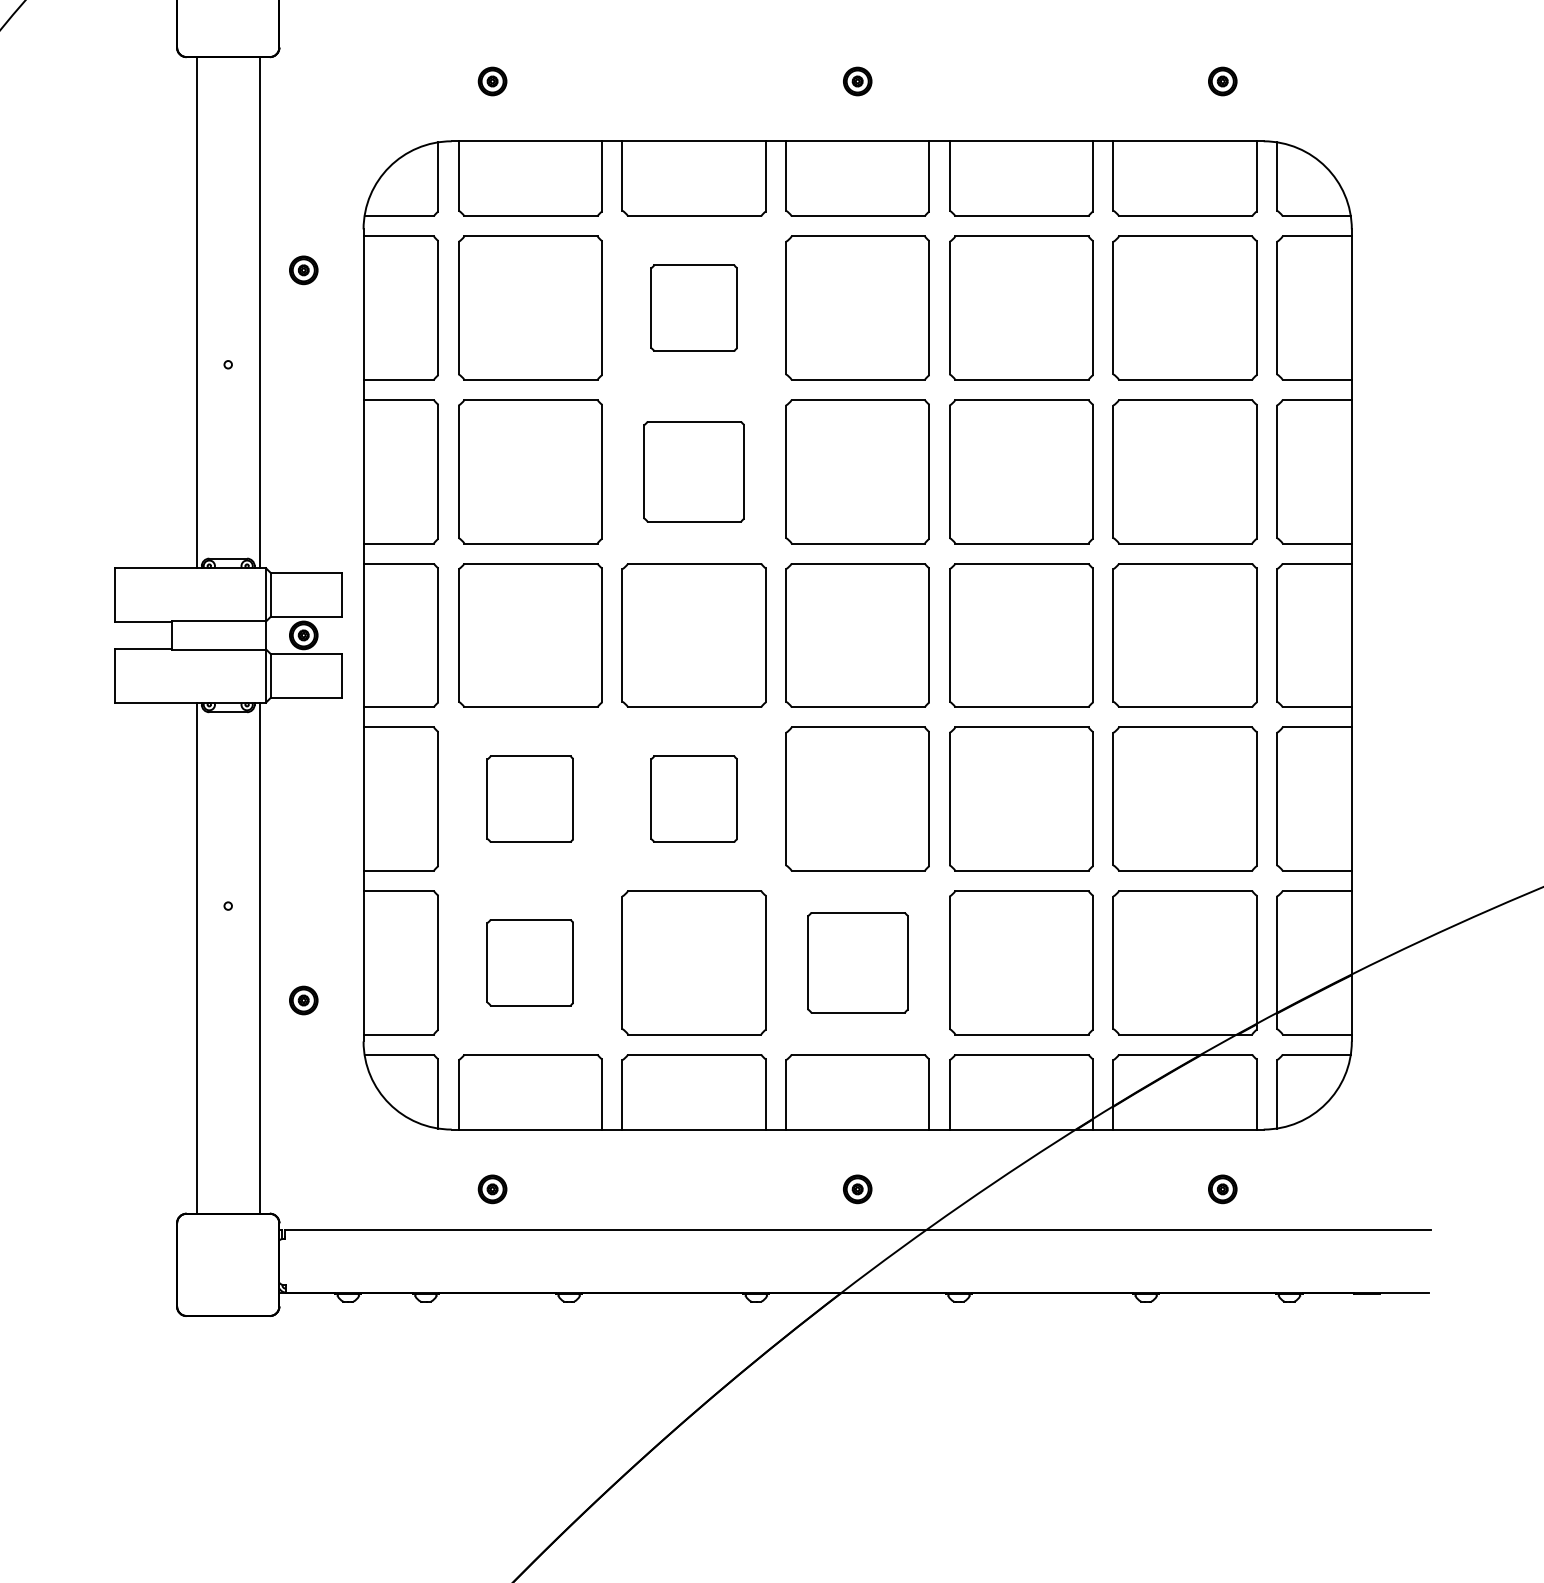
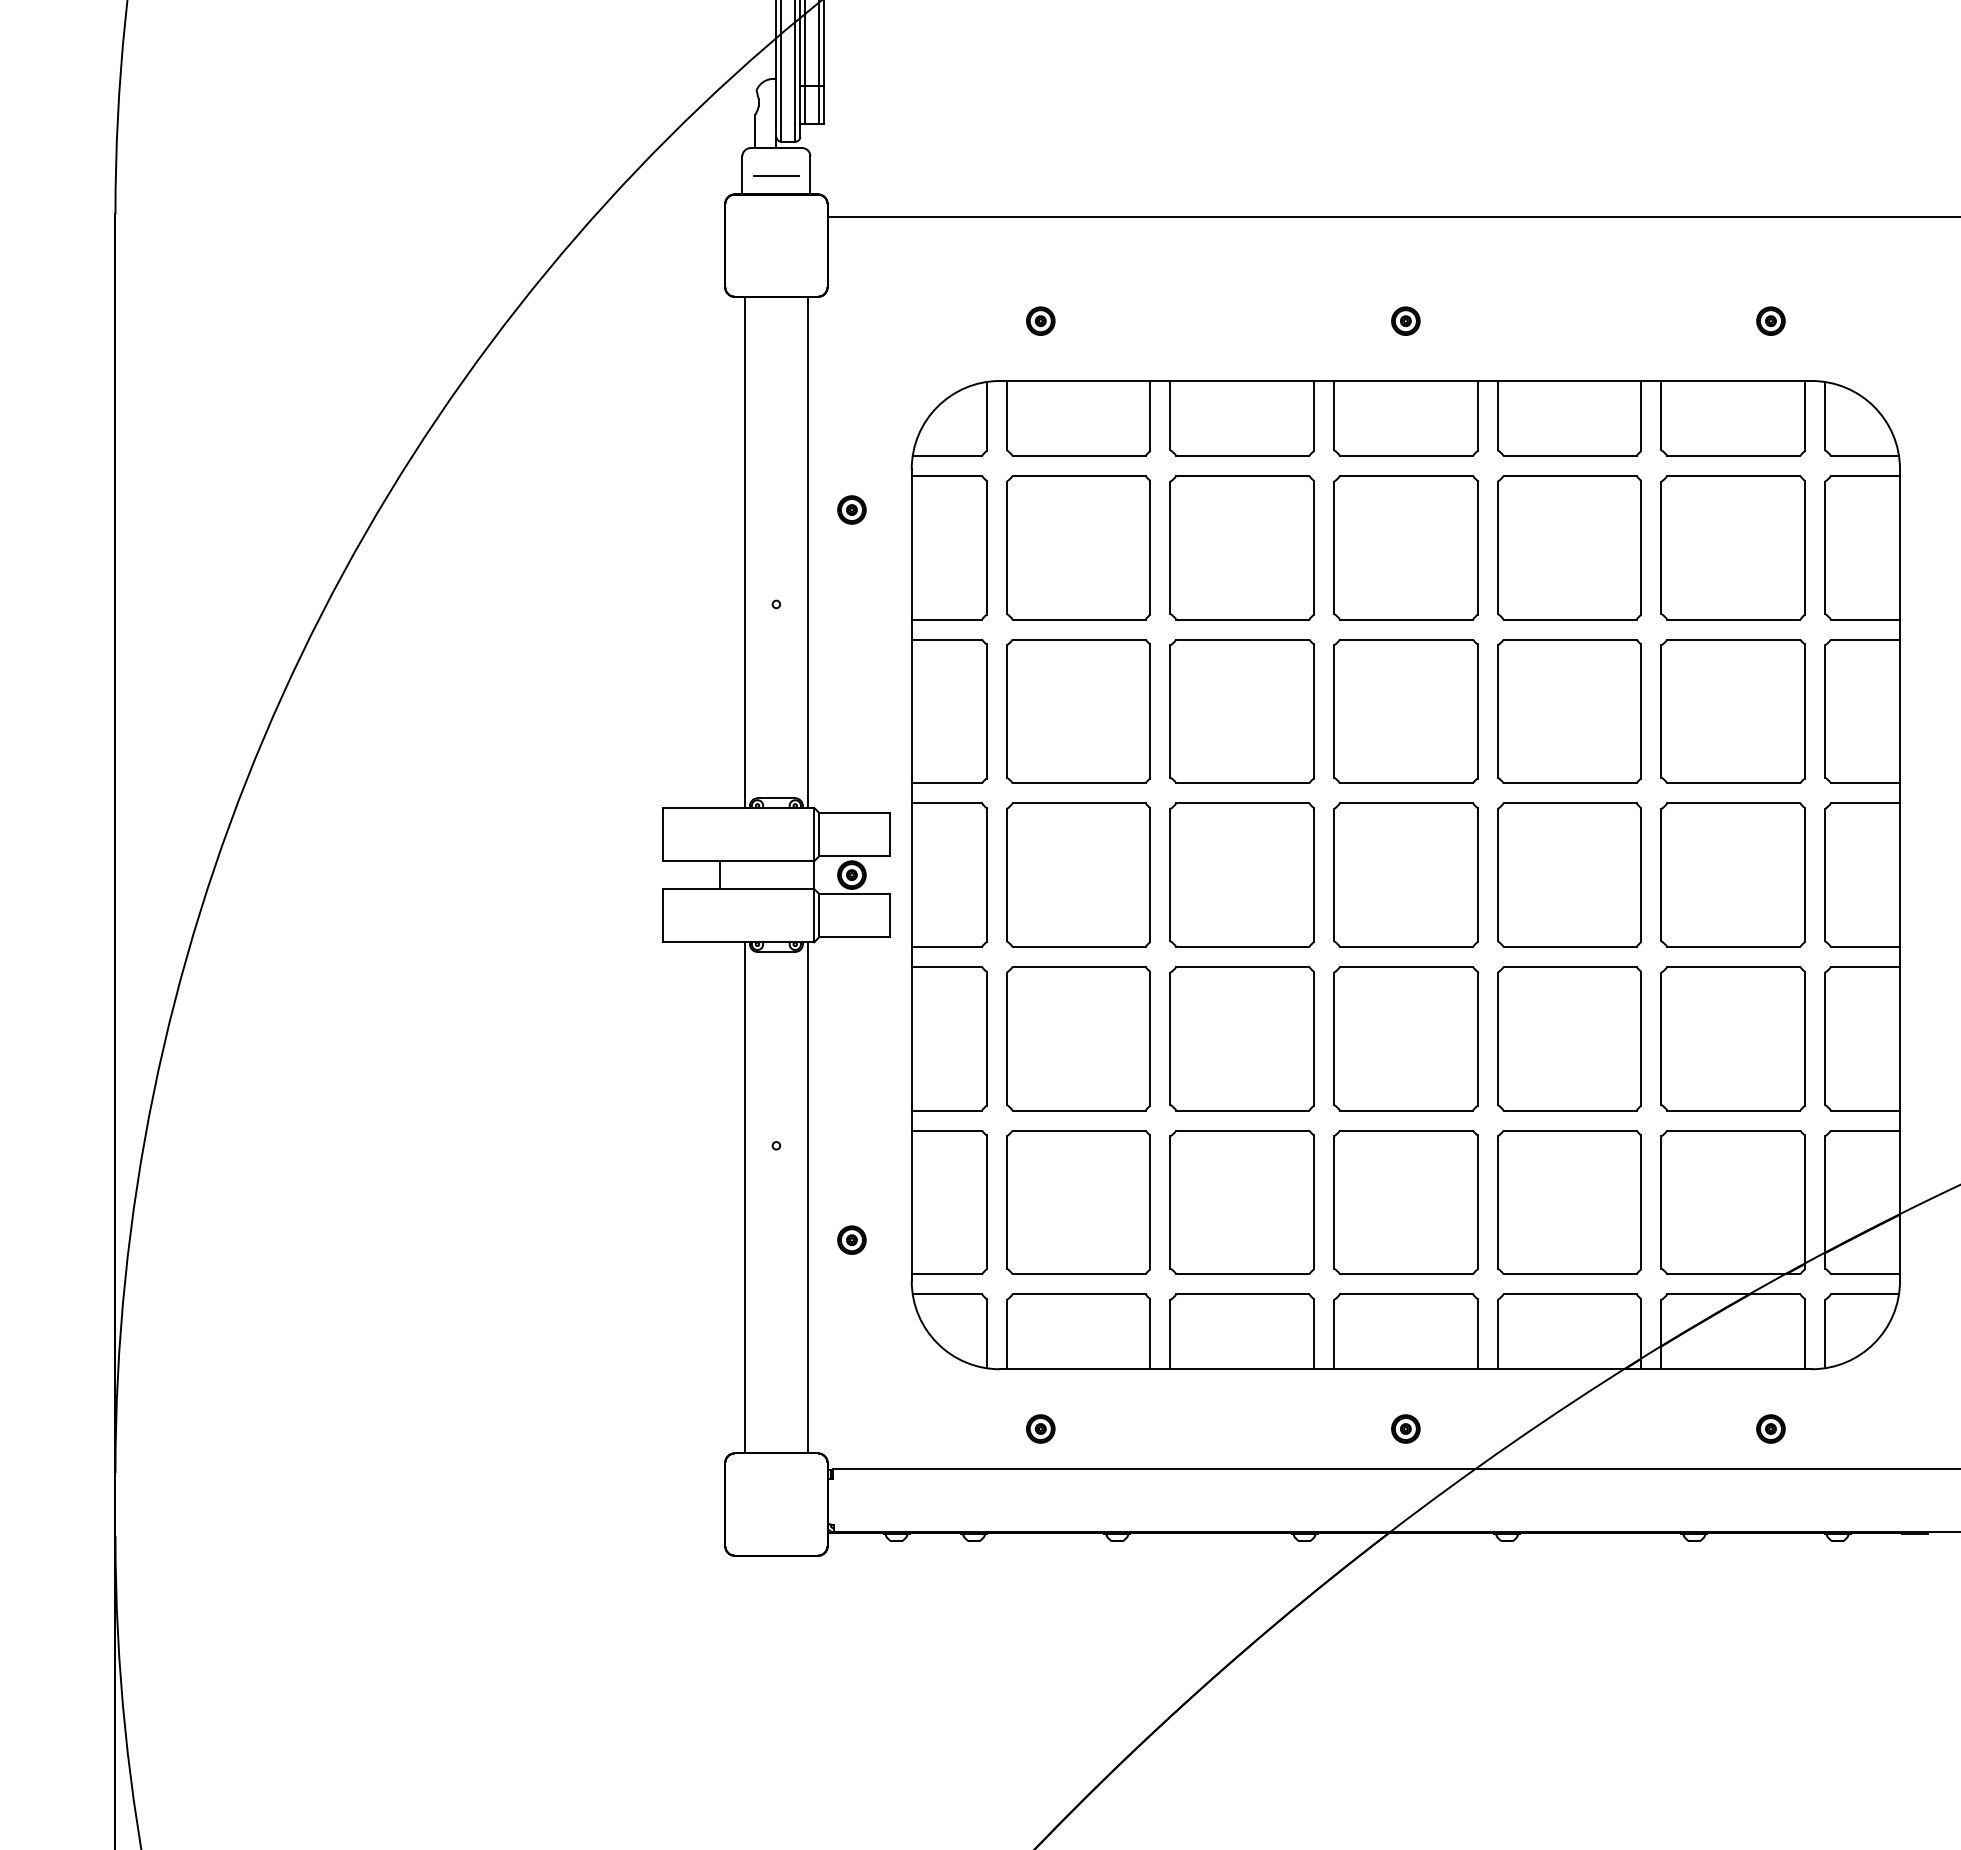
part: (693, 307) -> (1241, 547), size x1.67
part: (693, 471) -> (1241, 711), size x1.43
part: (530, 798) -> (1078, 1038), size x1.67
part: (693, 798) -> (1241, 1038), size x1.67
part: (530, 962) -> (1078, 1202), size x1.67
part: (857, 962) -> (1405, 1202), size x1.43

